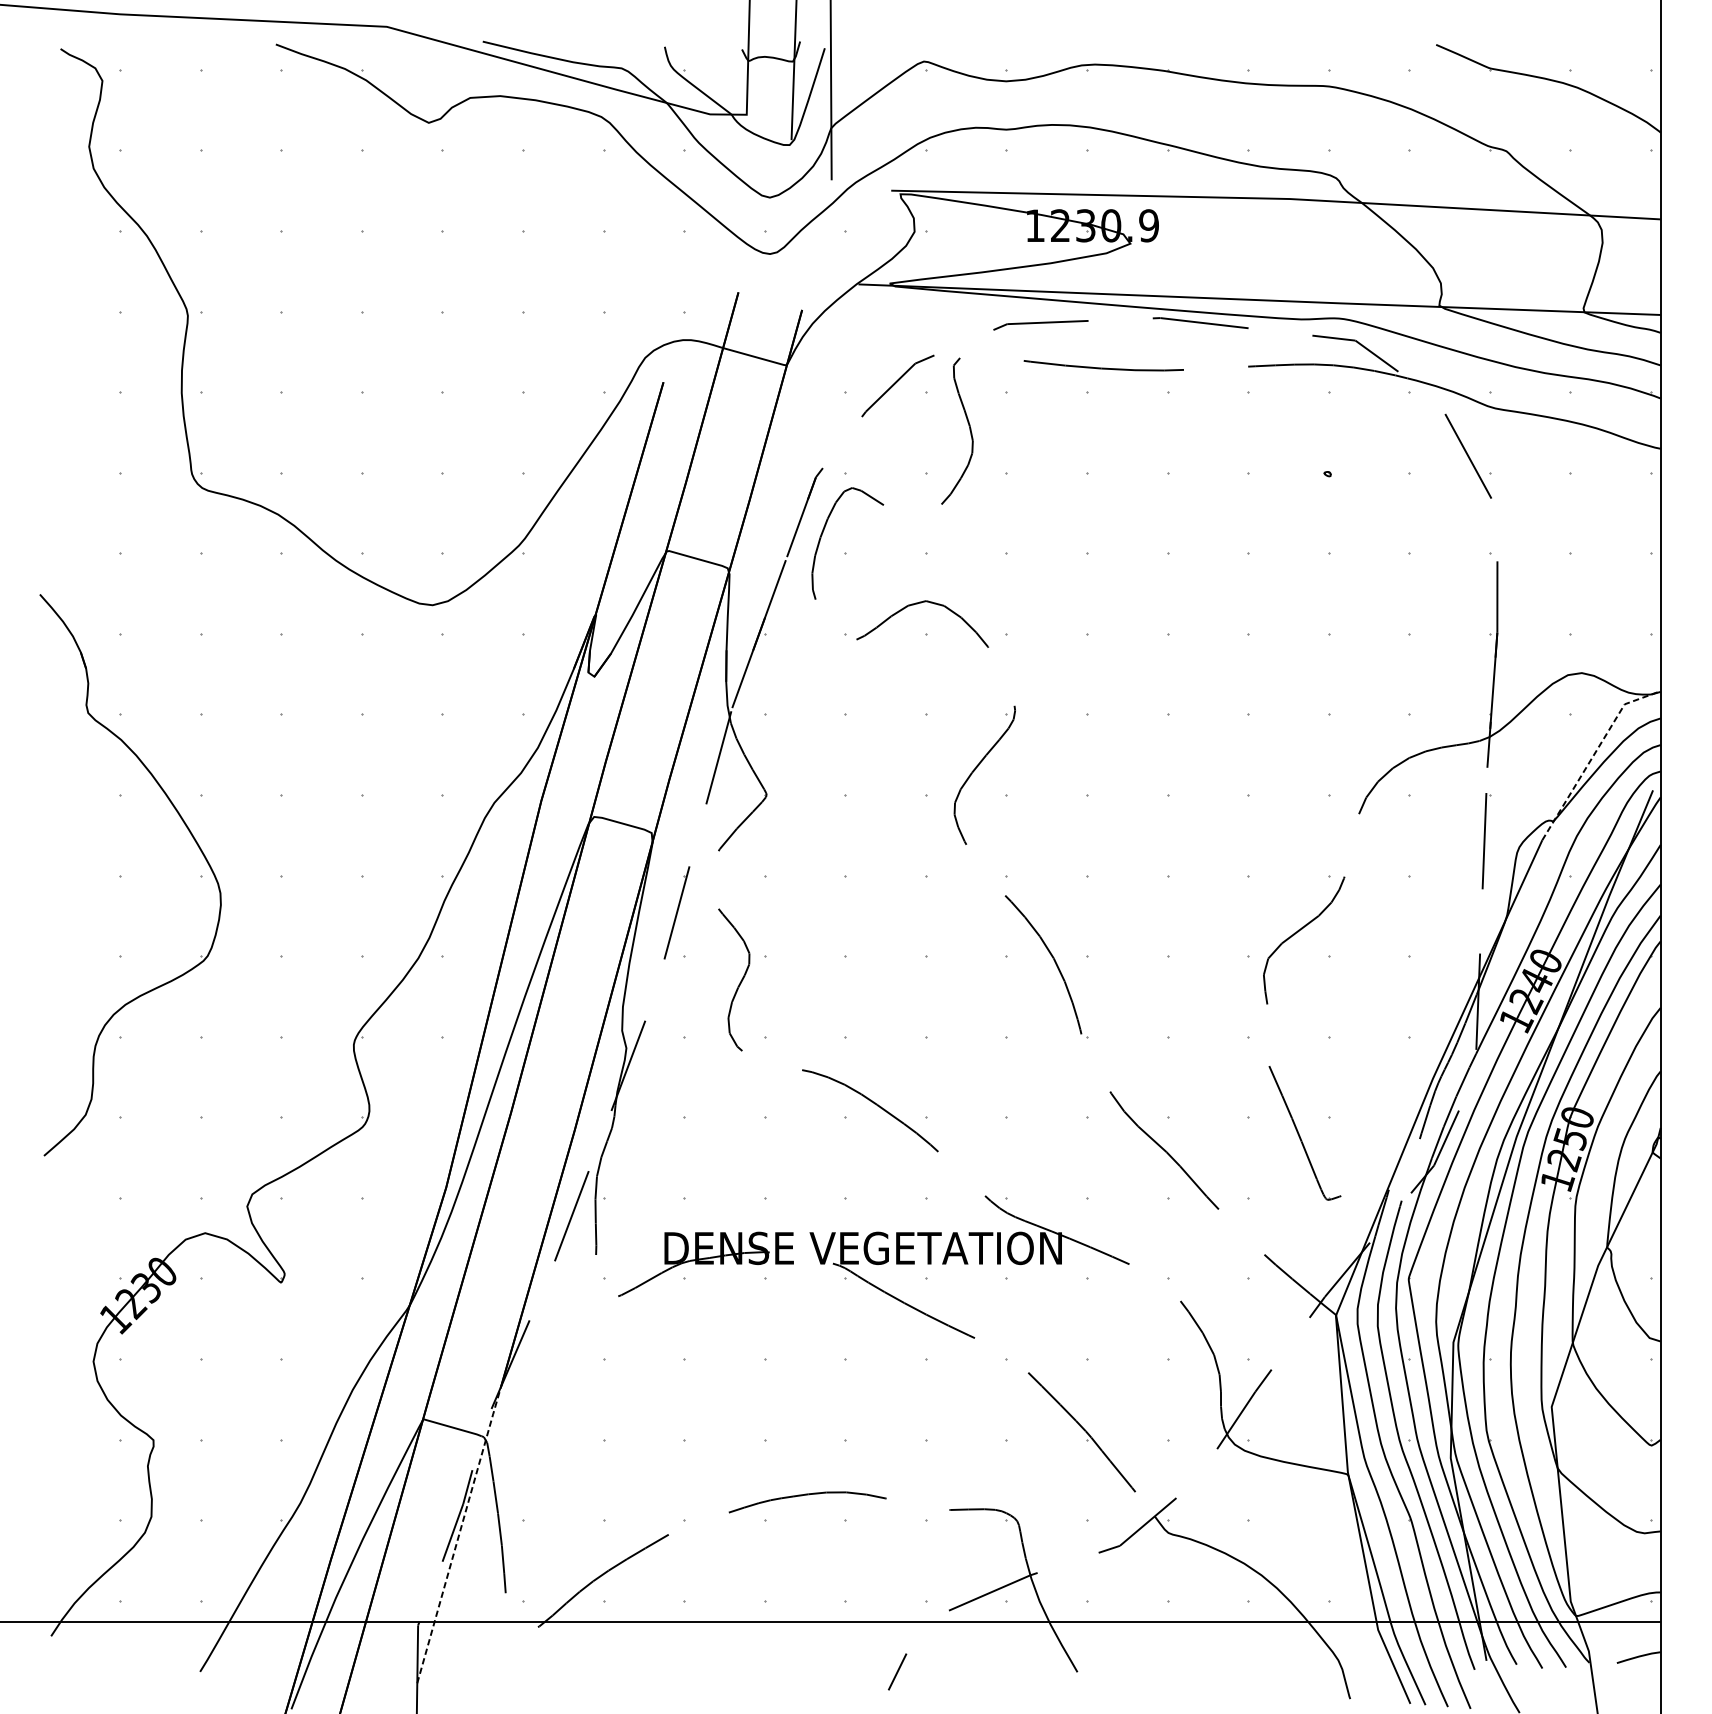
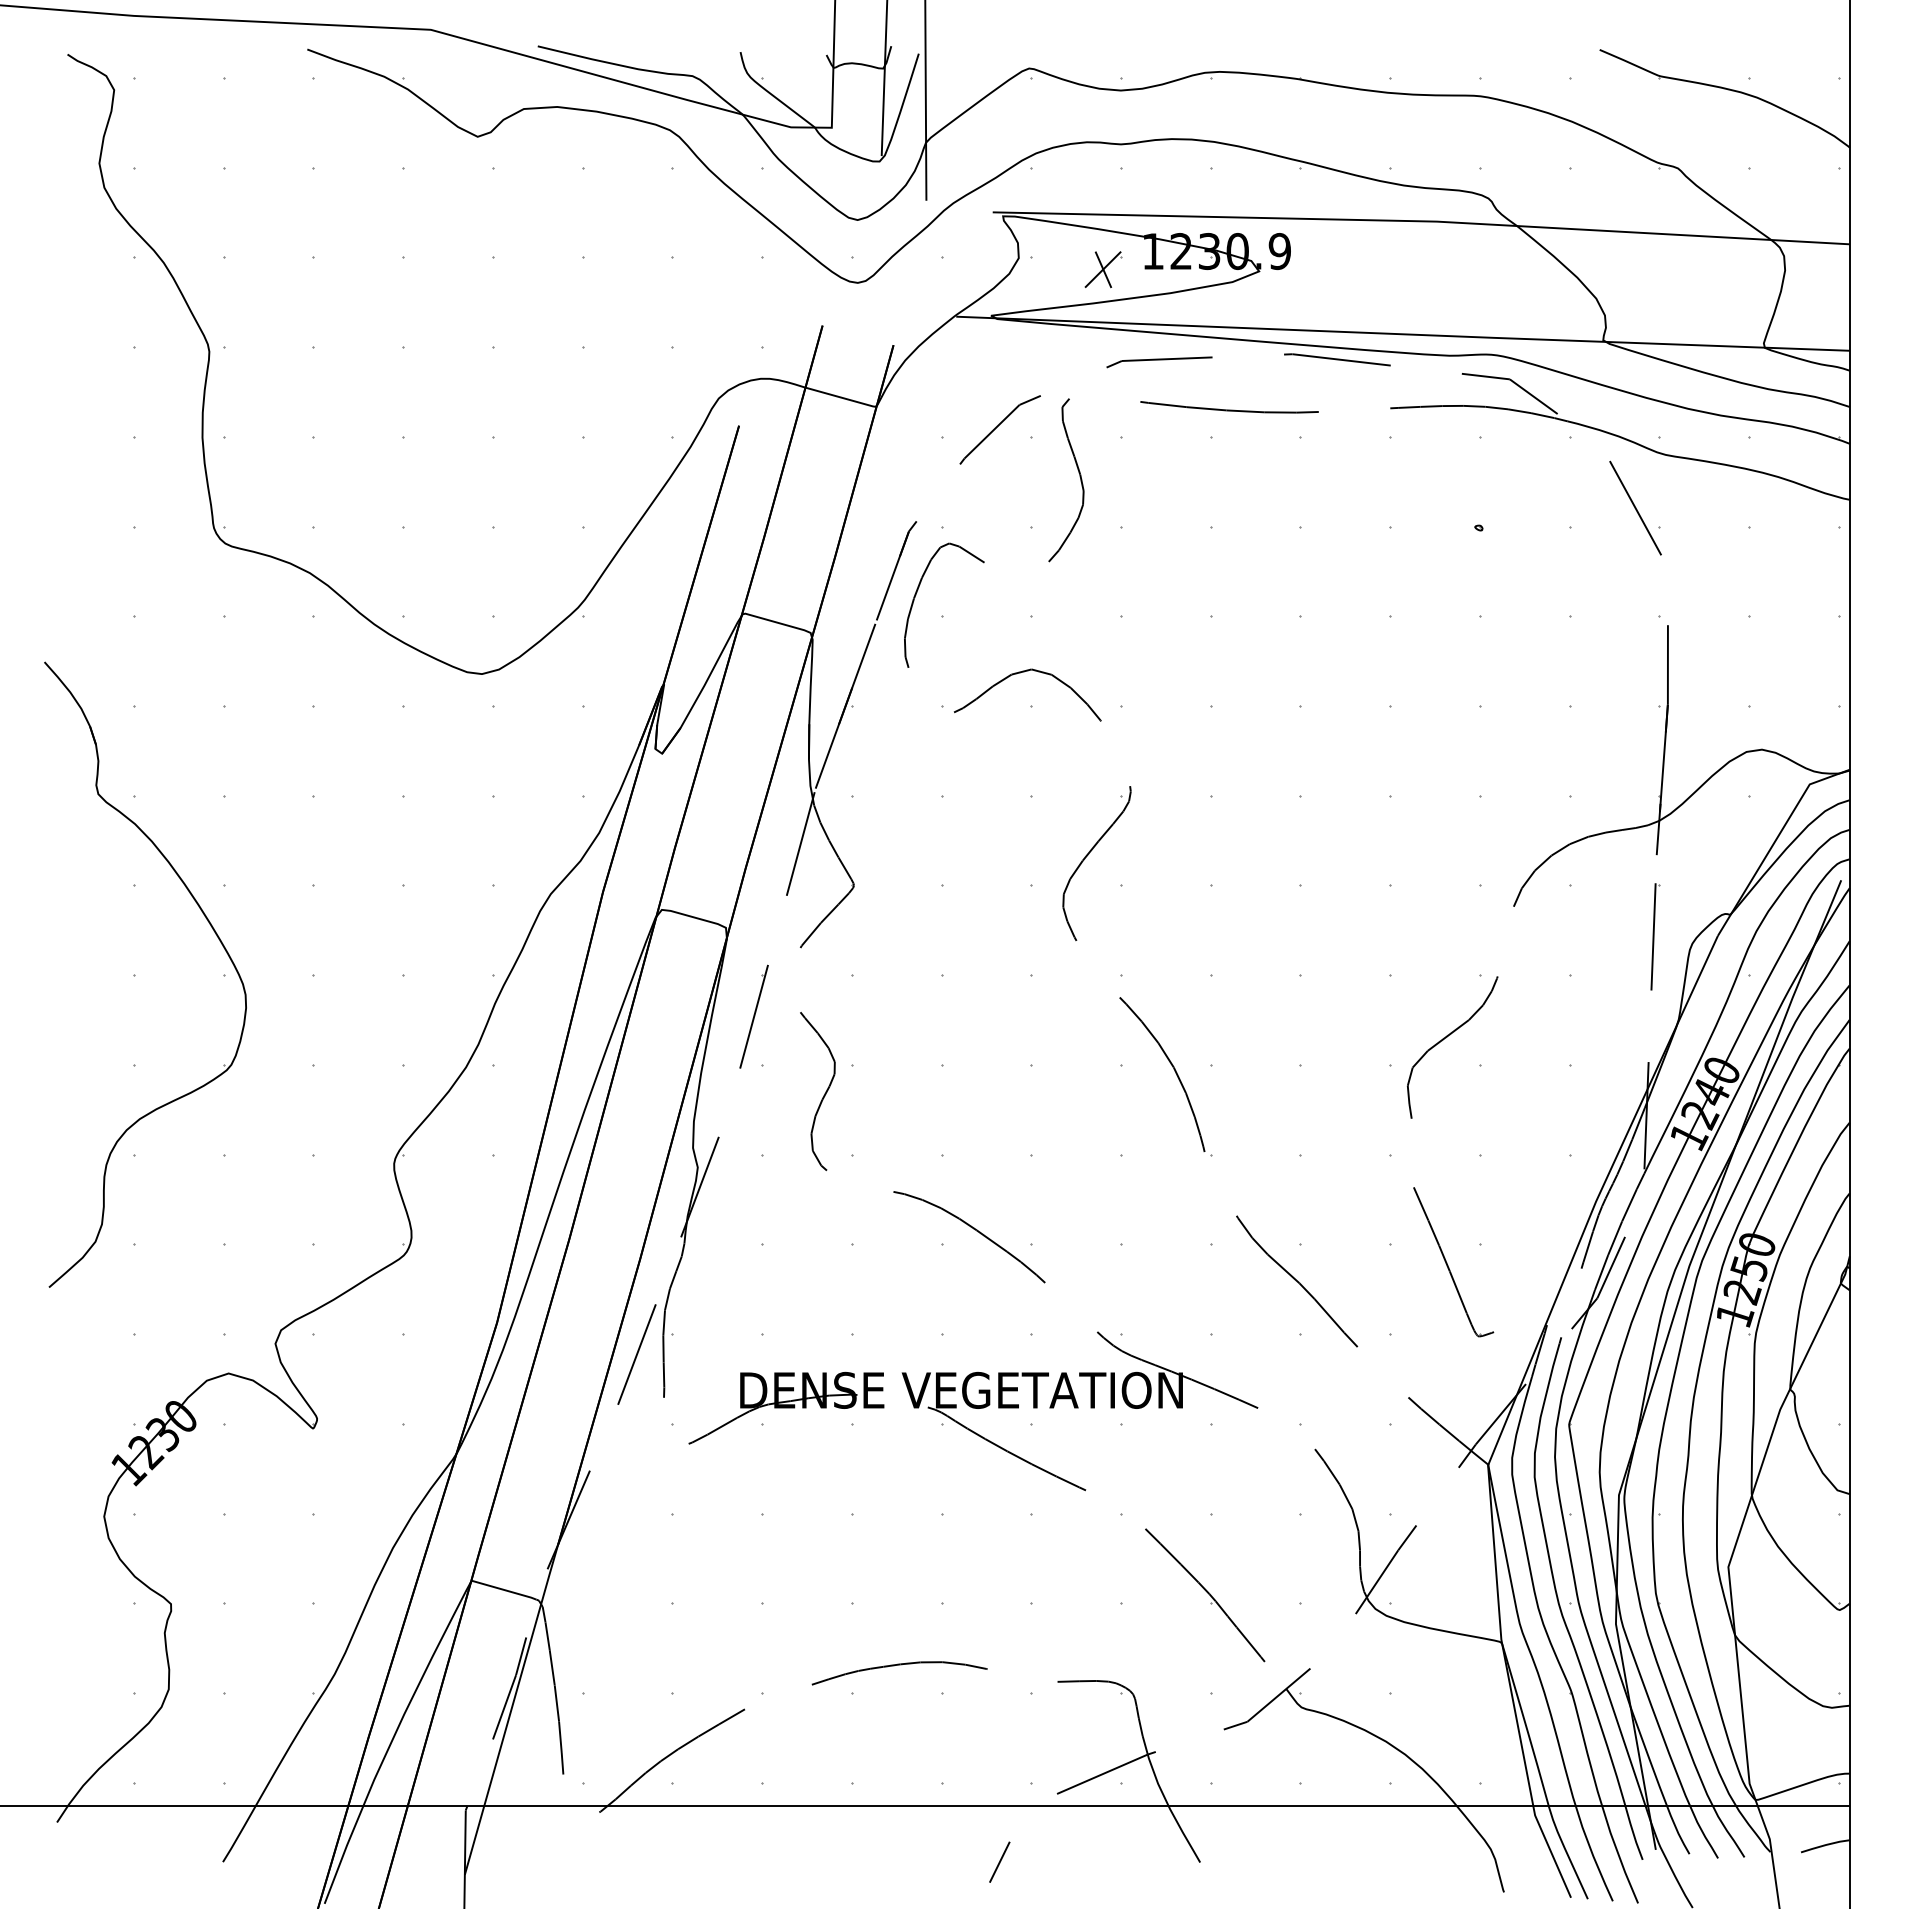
part: (990, 242) -> (1103, 269), added
line: (1593, 755) -> (1775, 841), dashed -> solid
line: (459, 1533) -> (511, 1708), dashed -> solid

